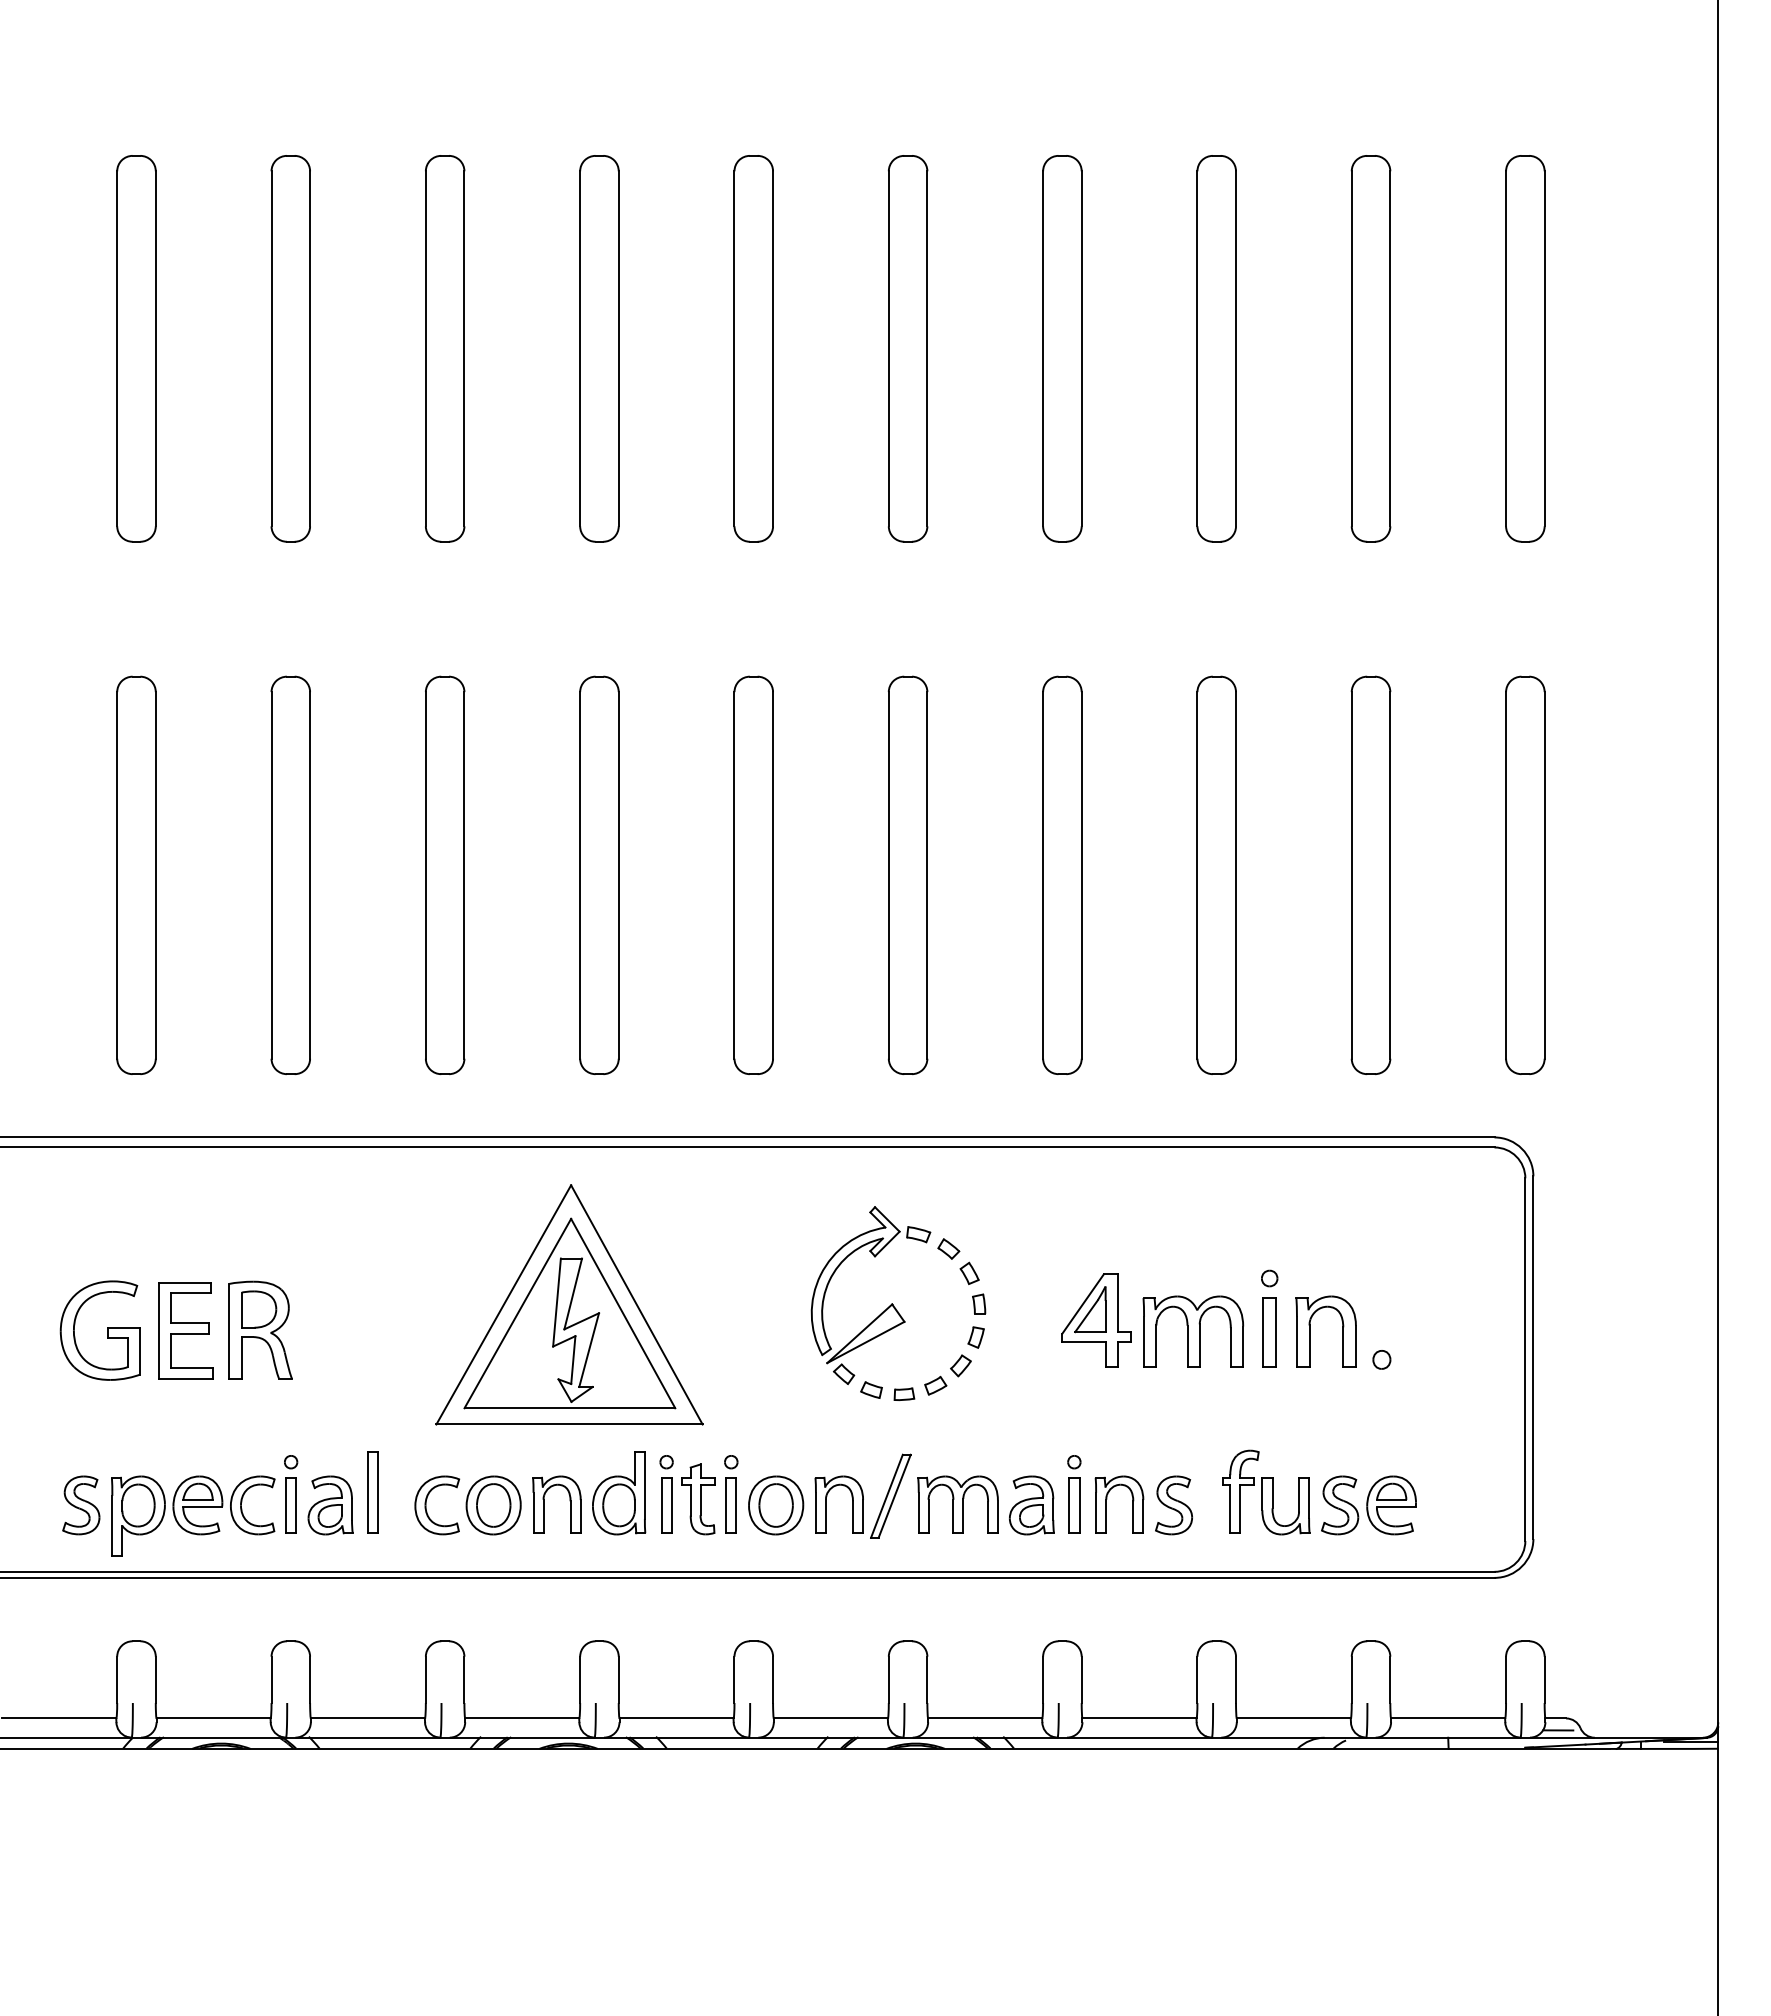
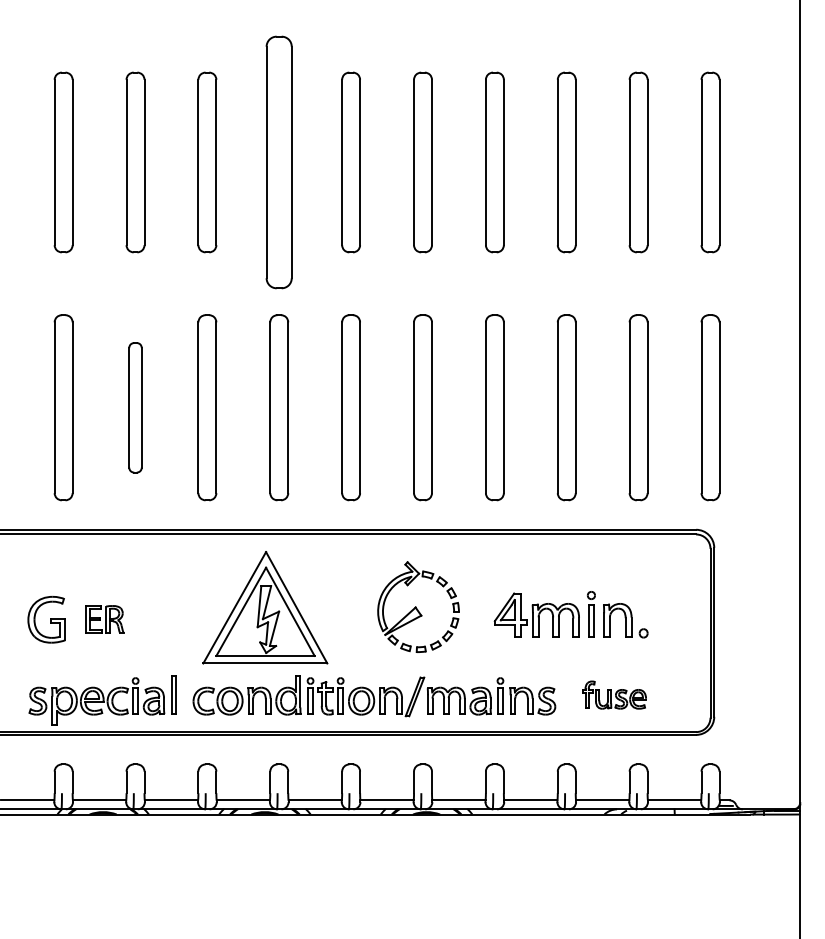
part: (599, 348) -> (279, 162), size x1.4
part: (290, 874) -> (135, 407), size x0.7
part: (224, 1330) -> (104, 619), size x0.6
part: (1319, 1491) -> (614, 694), size x0.7

